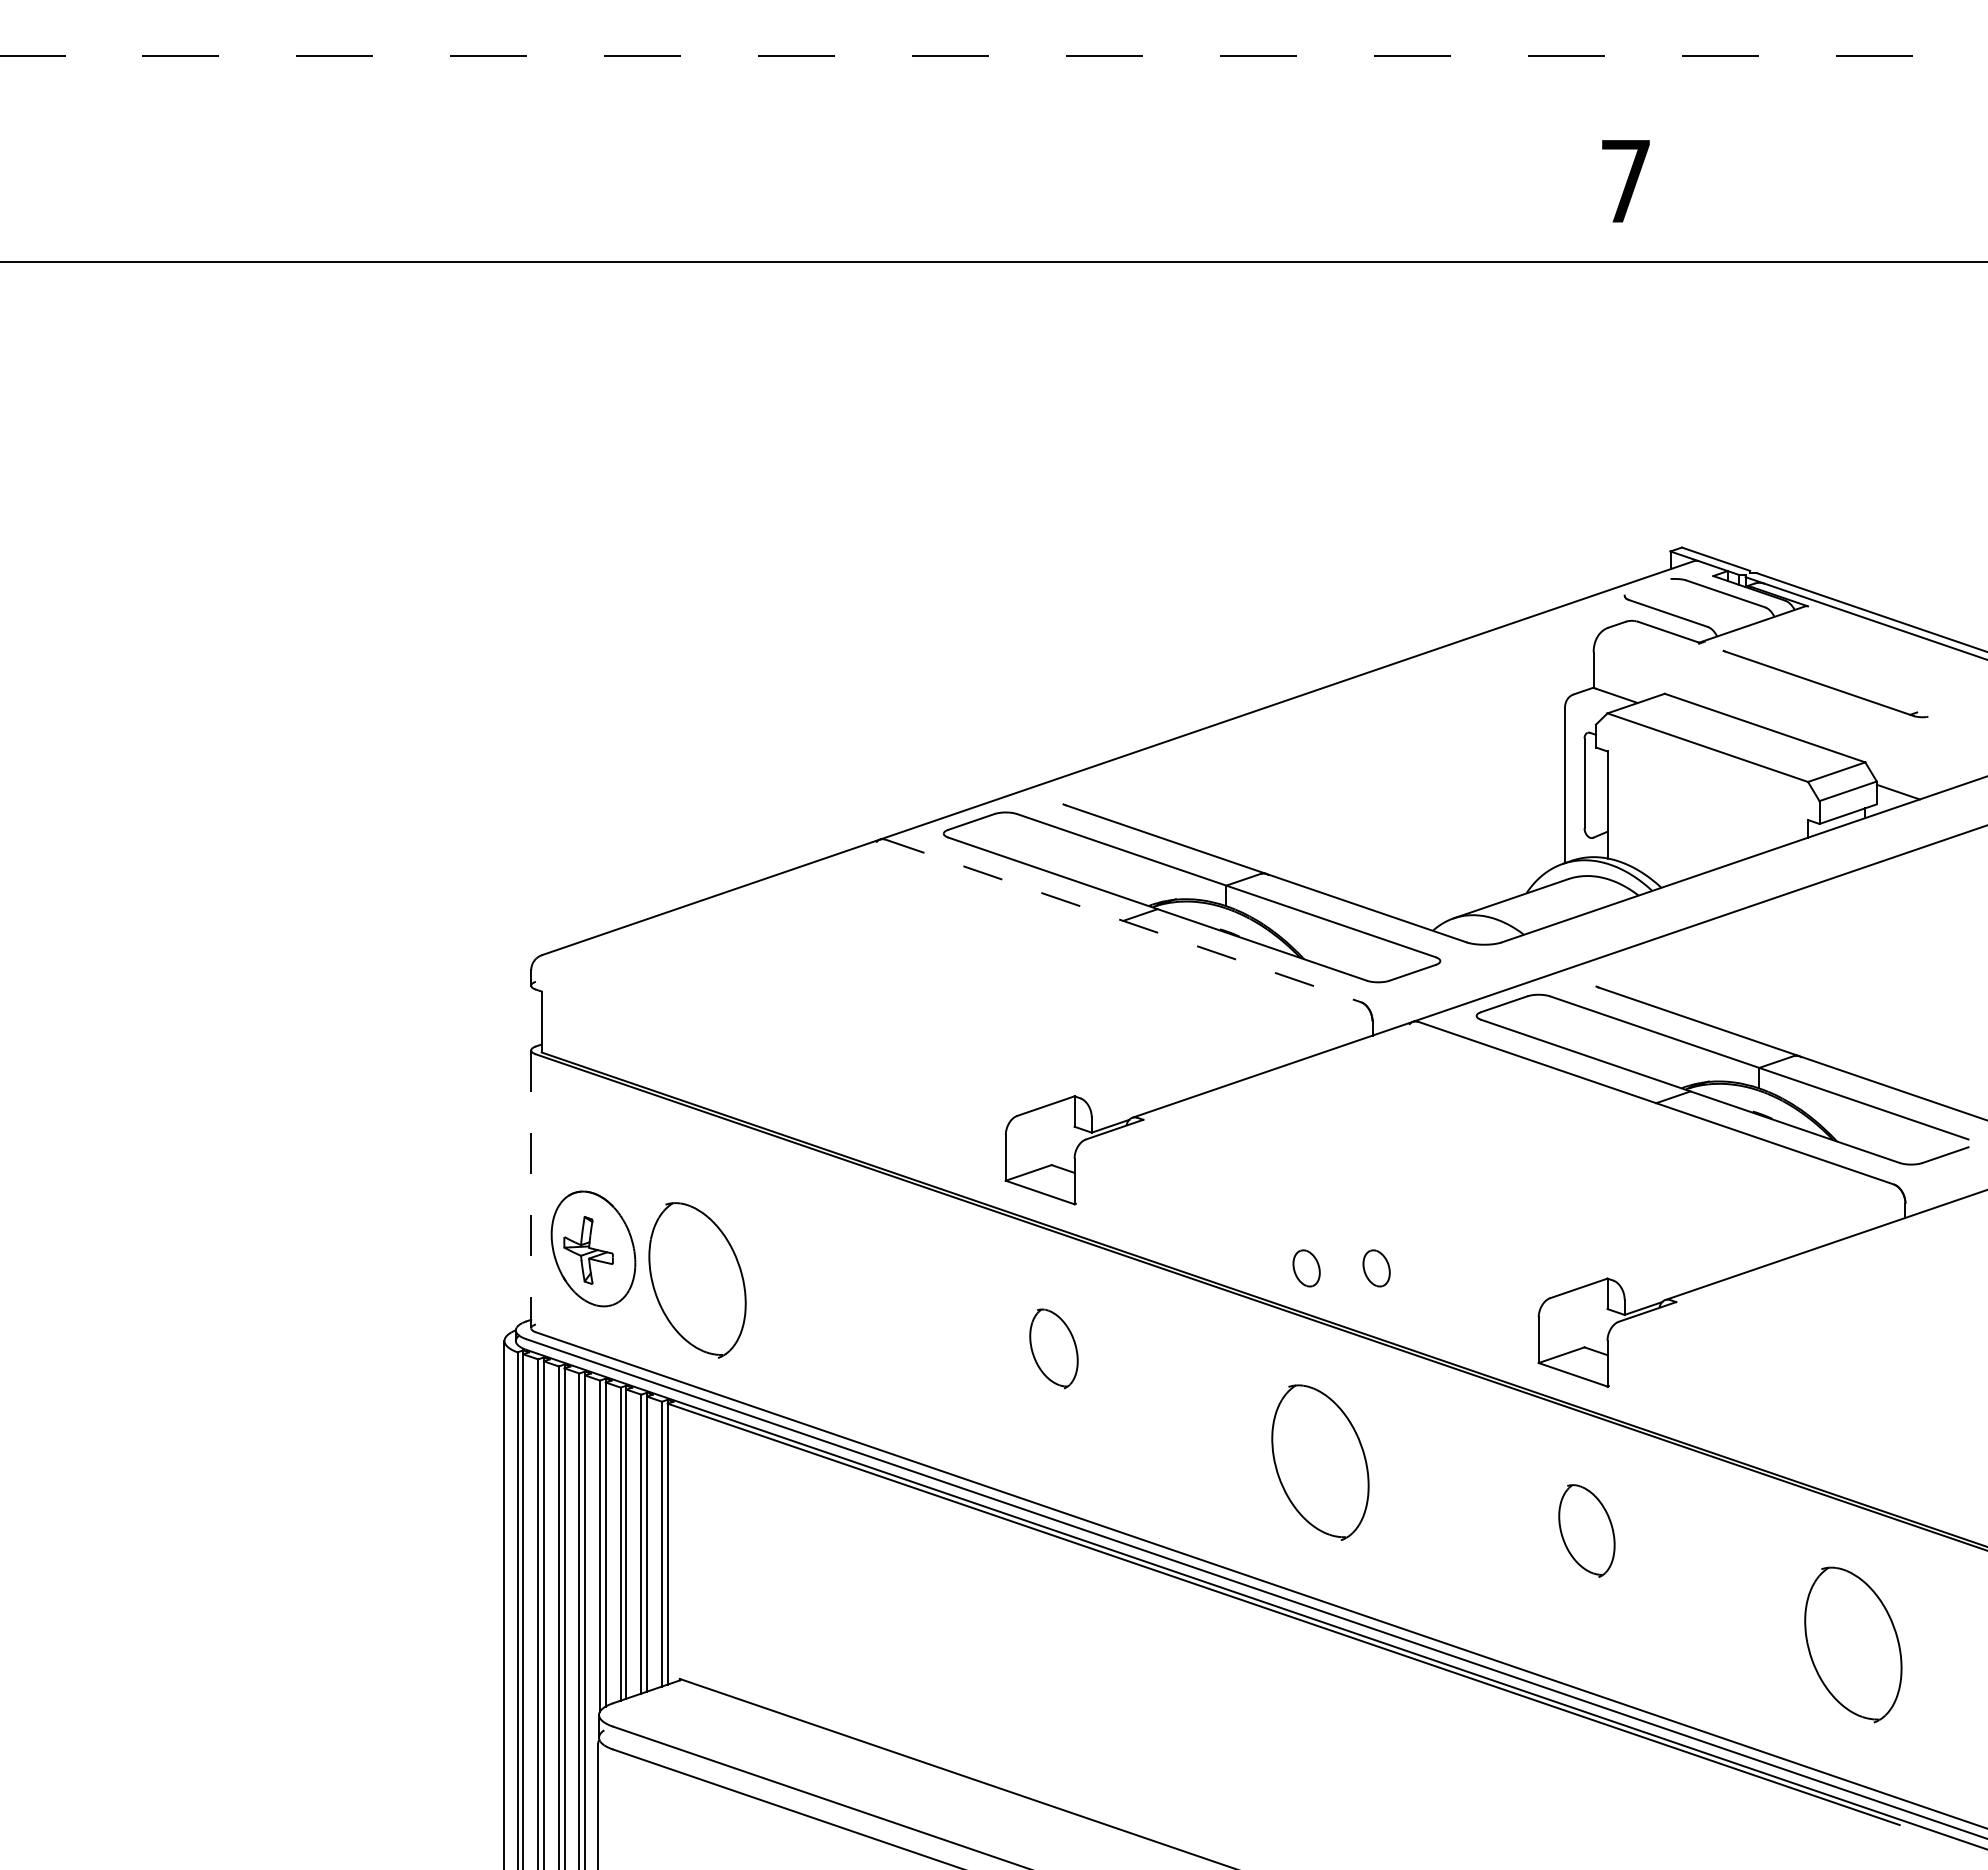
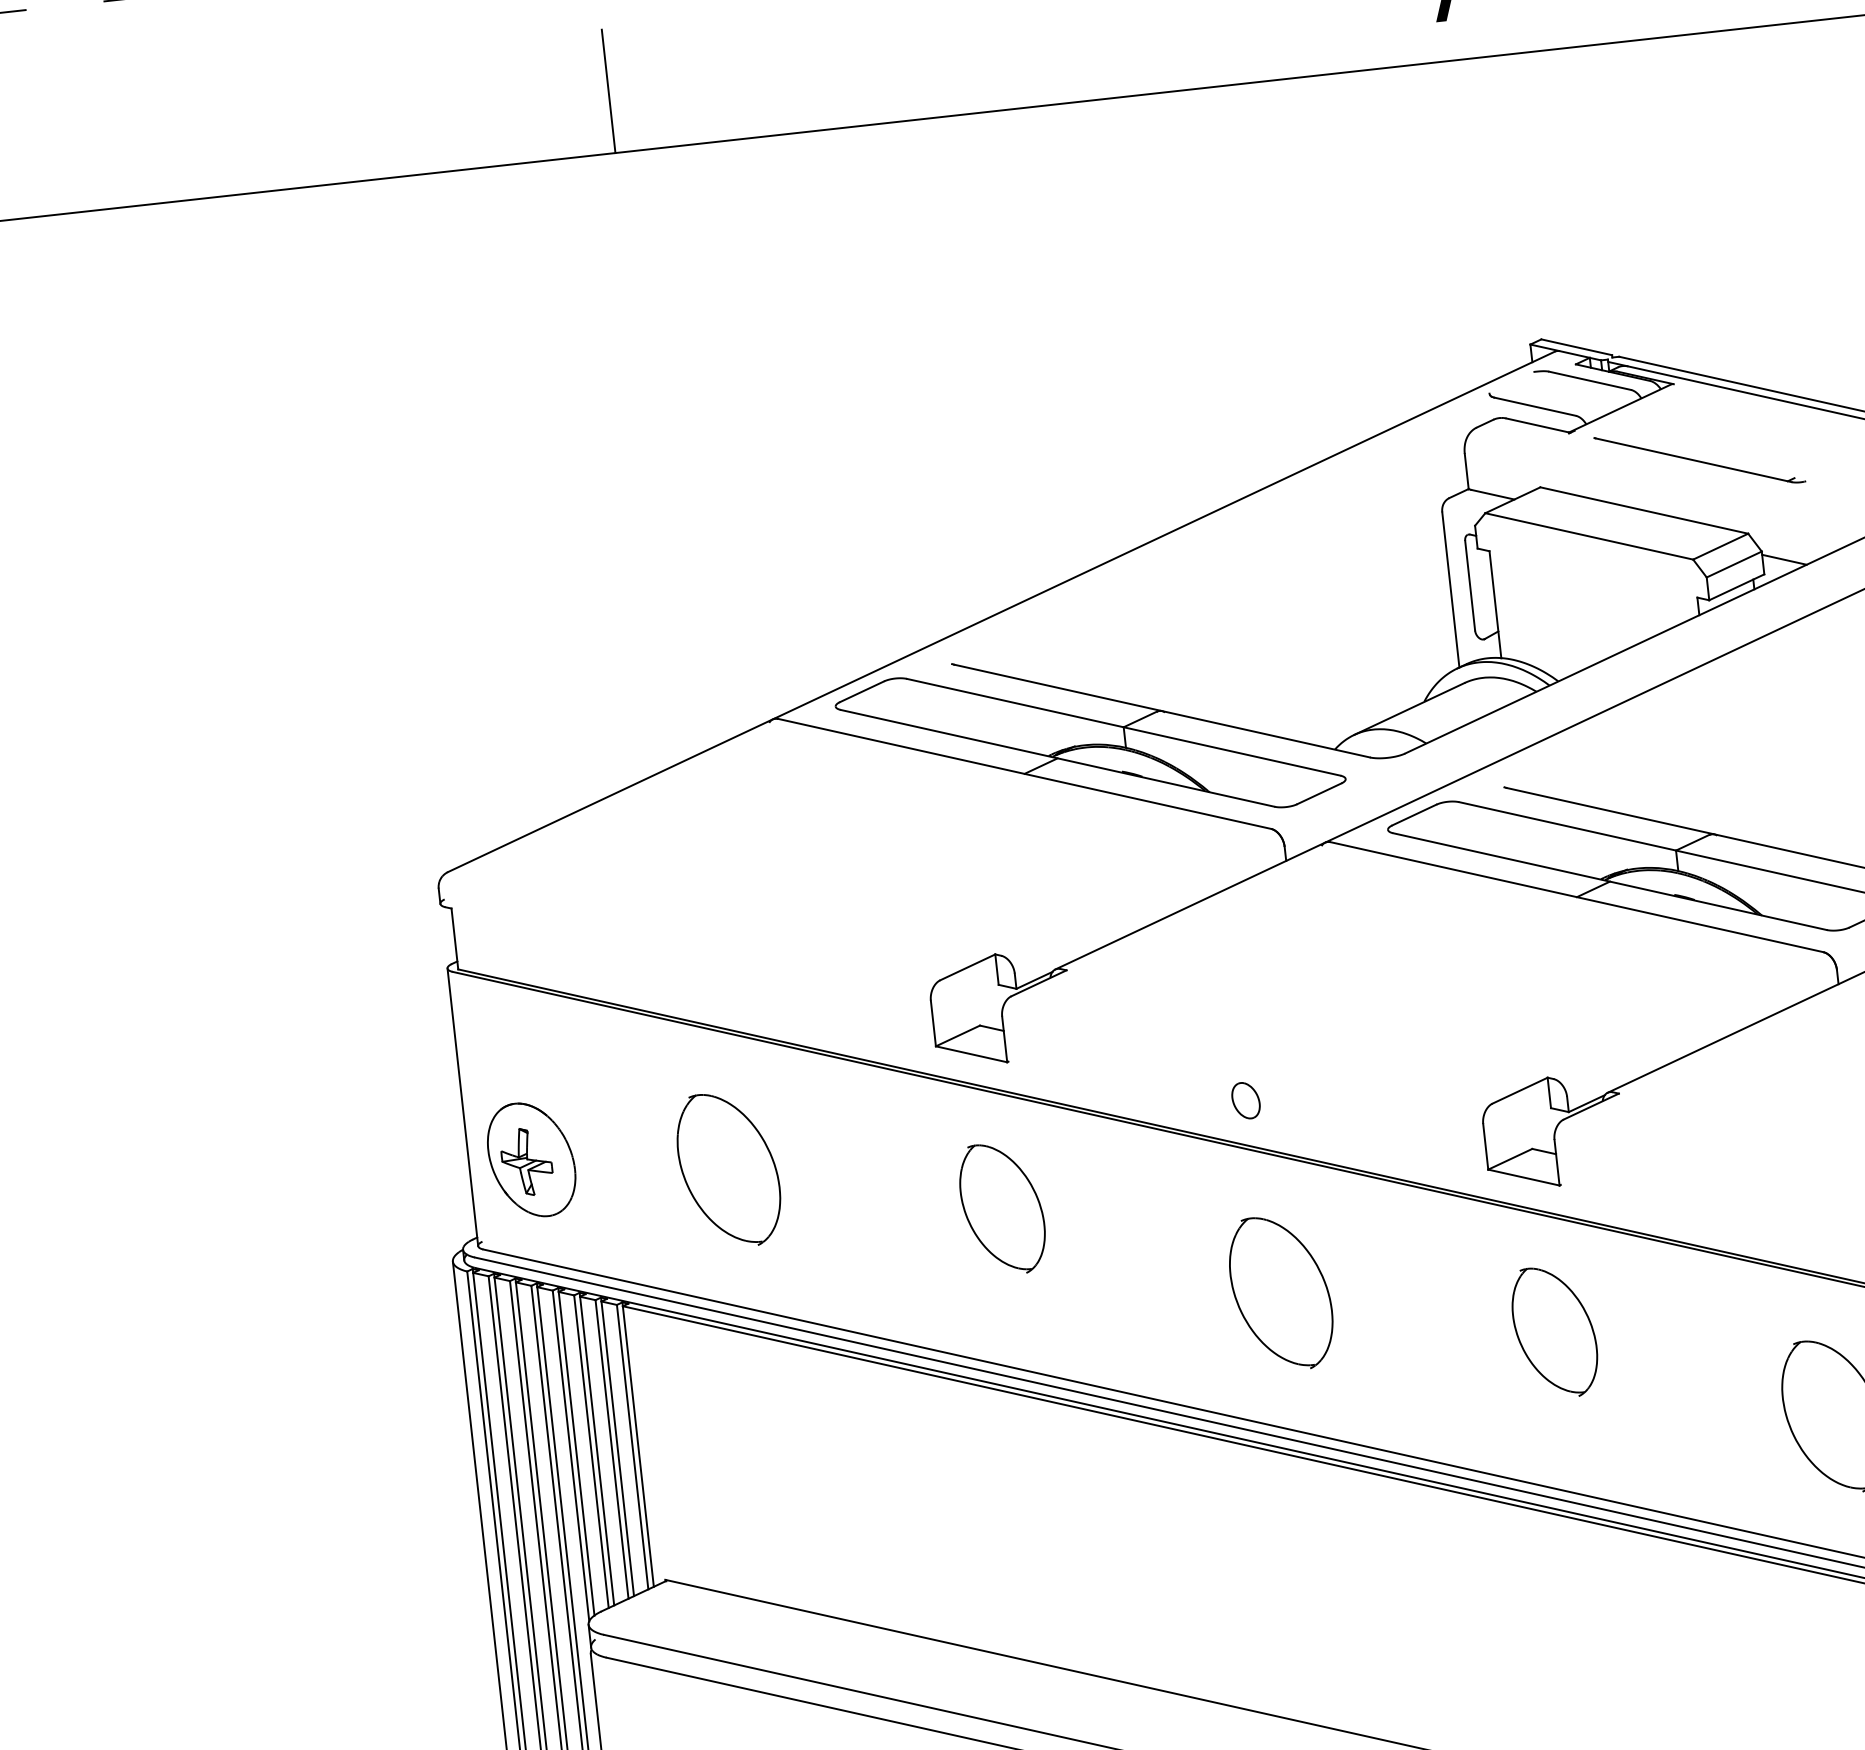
line: (786, 200) -> (608, 91), added
line: (1123, 921) -> (1024, 774), dashed -> solid
line: (531, 1189) -> (463, 1107), dashed -> solid
part: (1376, 1268) -> (1315, 1093), removed
part: (697, 1280) -> (728, 1170), moved
part: (1053, 1348) -> (1002, 1208), size x1.67
part: (1586, 1530) -> (1554, 1331), size x1.43

